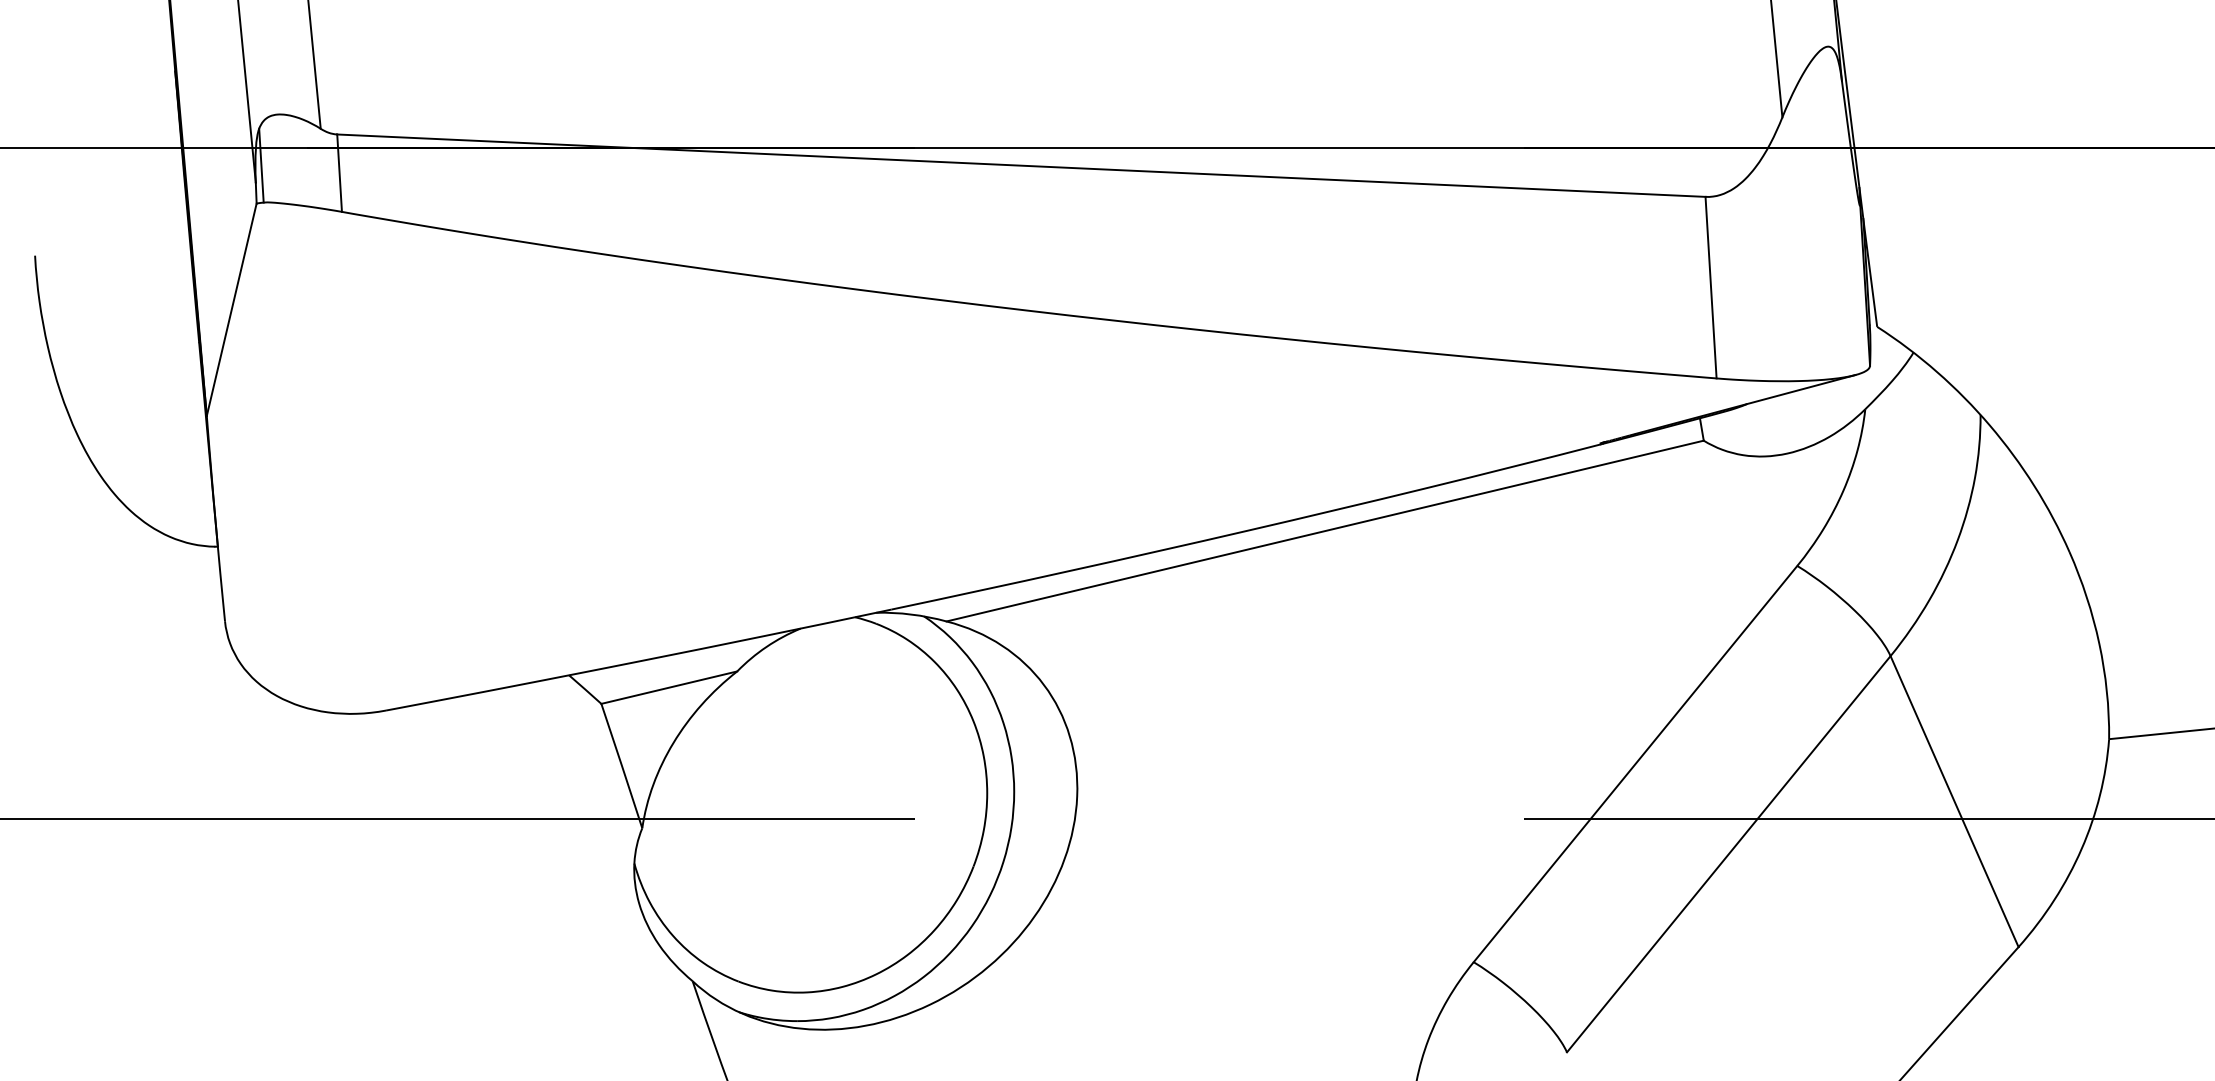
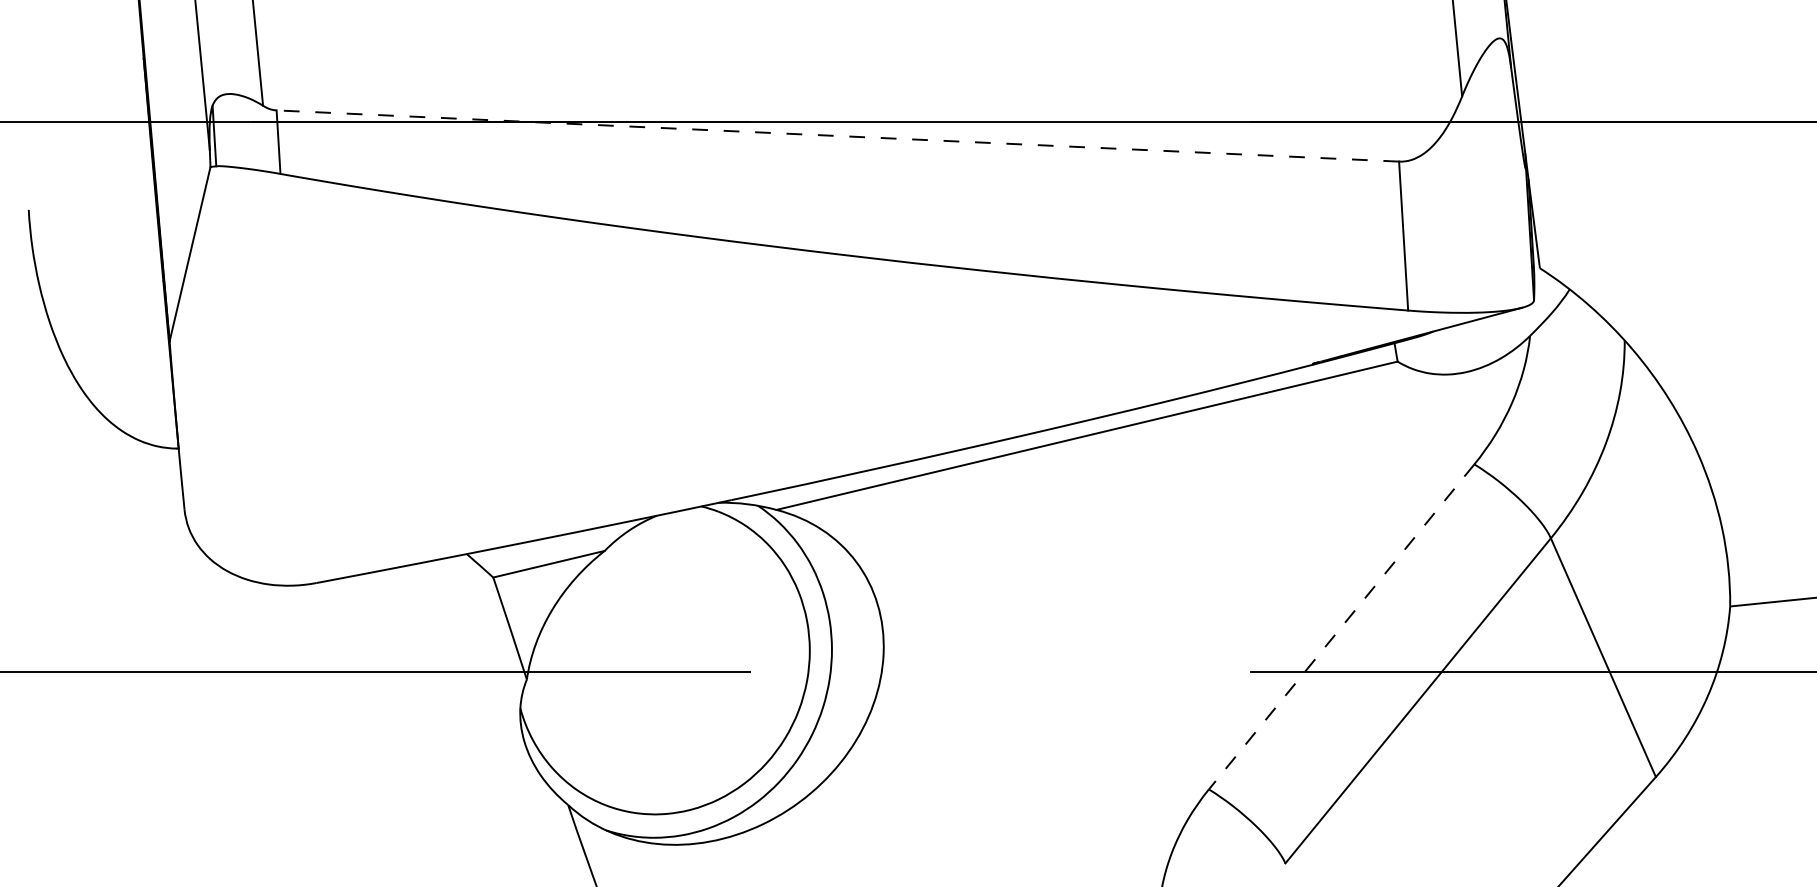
line: (1020, 166) -> (837, 136), solid -> dashed
line: (1635, 763) -> (1341, 626), solid -> dashed

